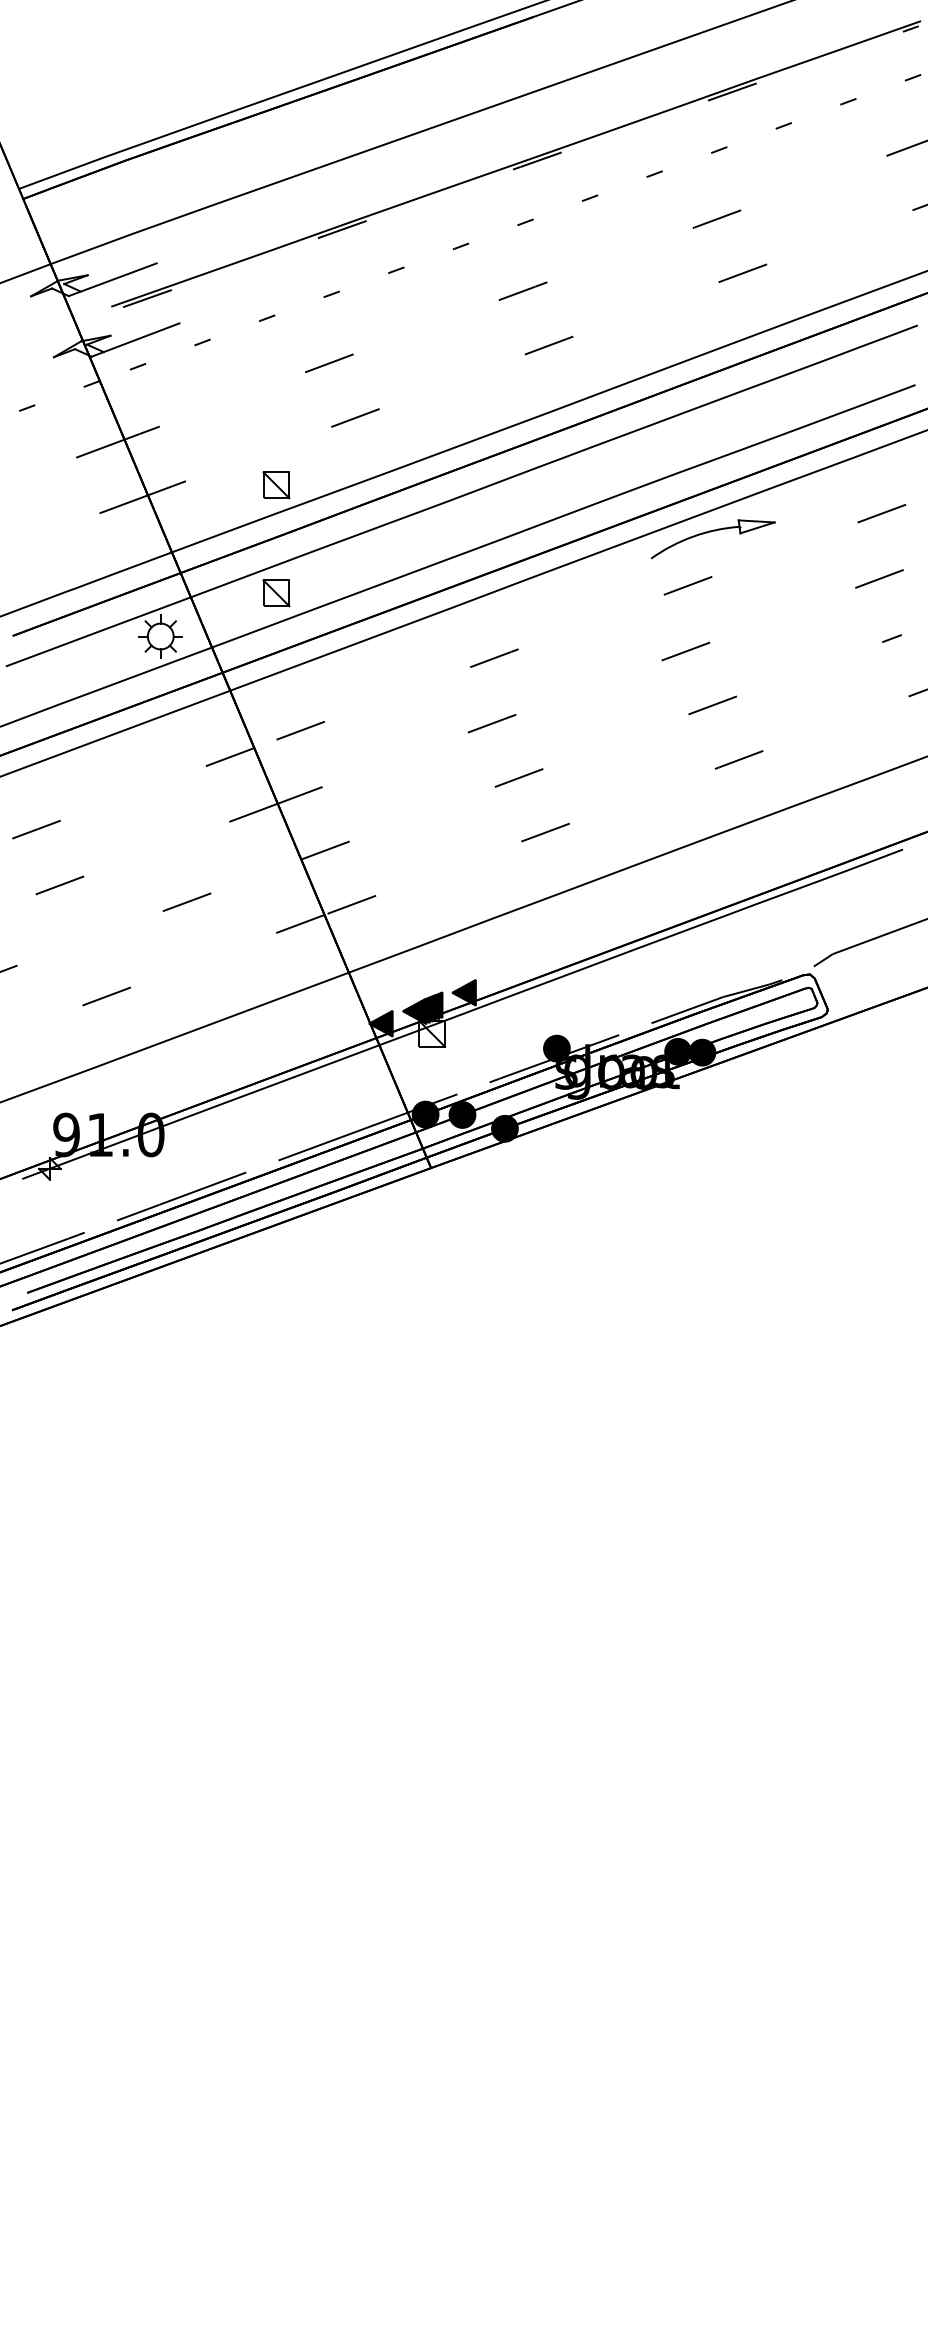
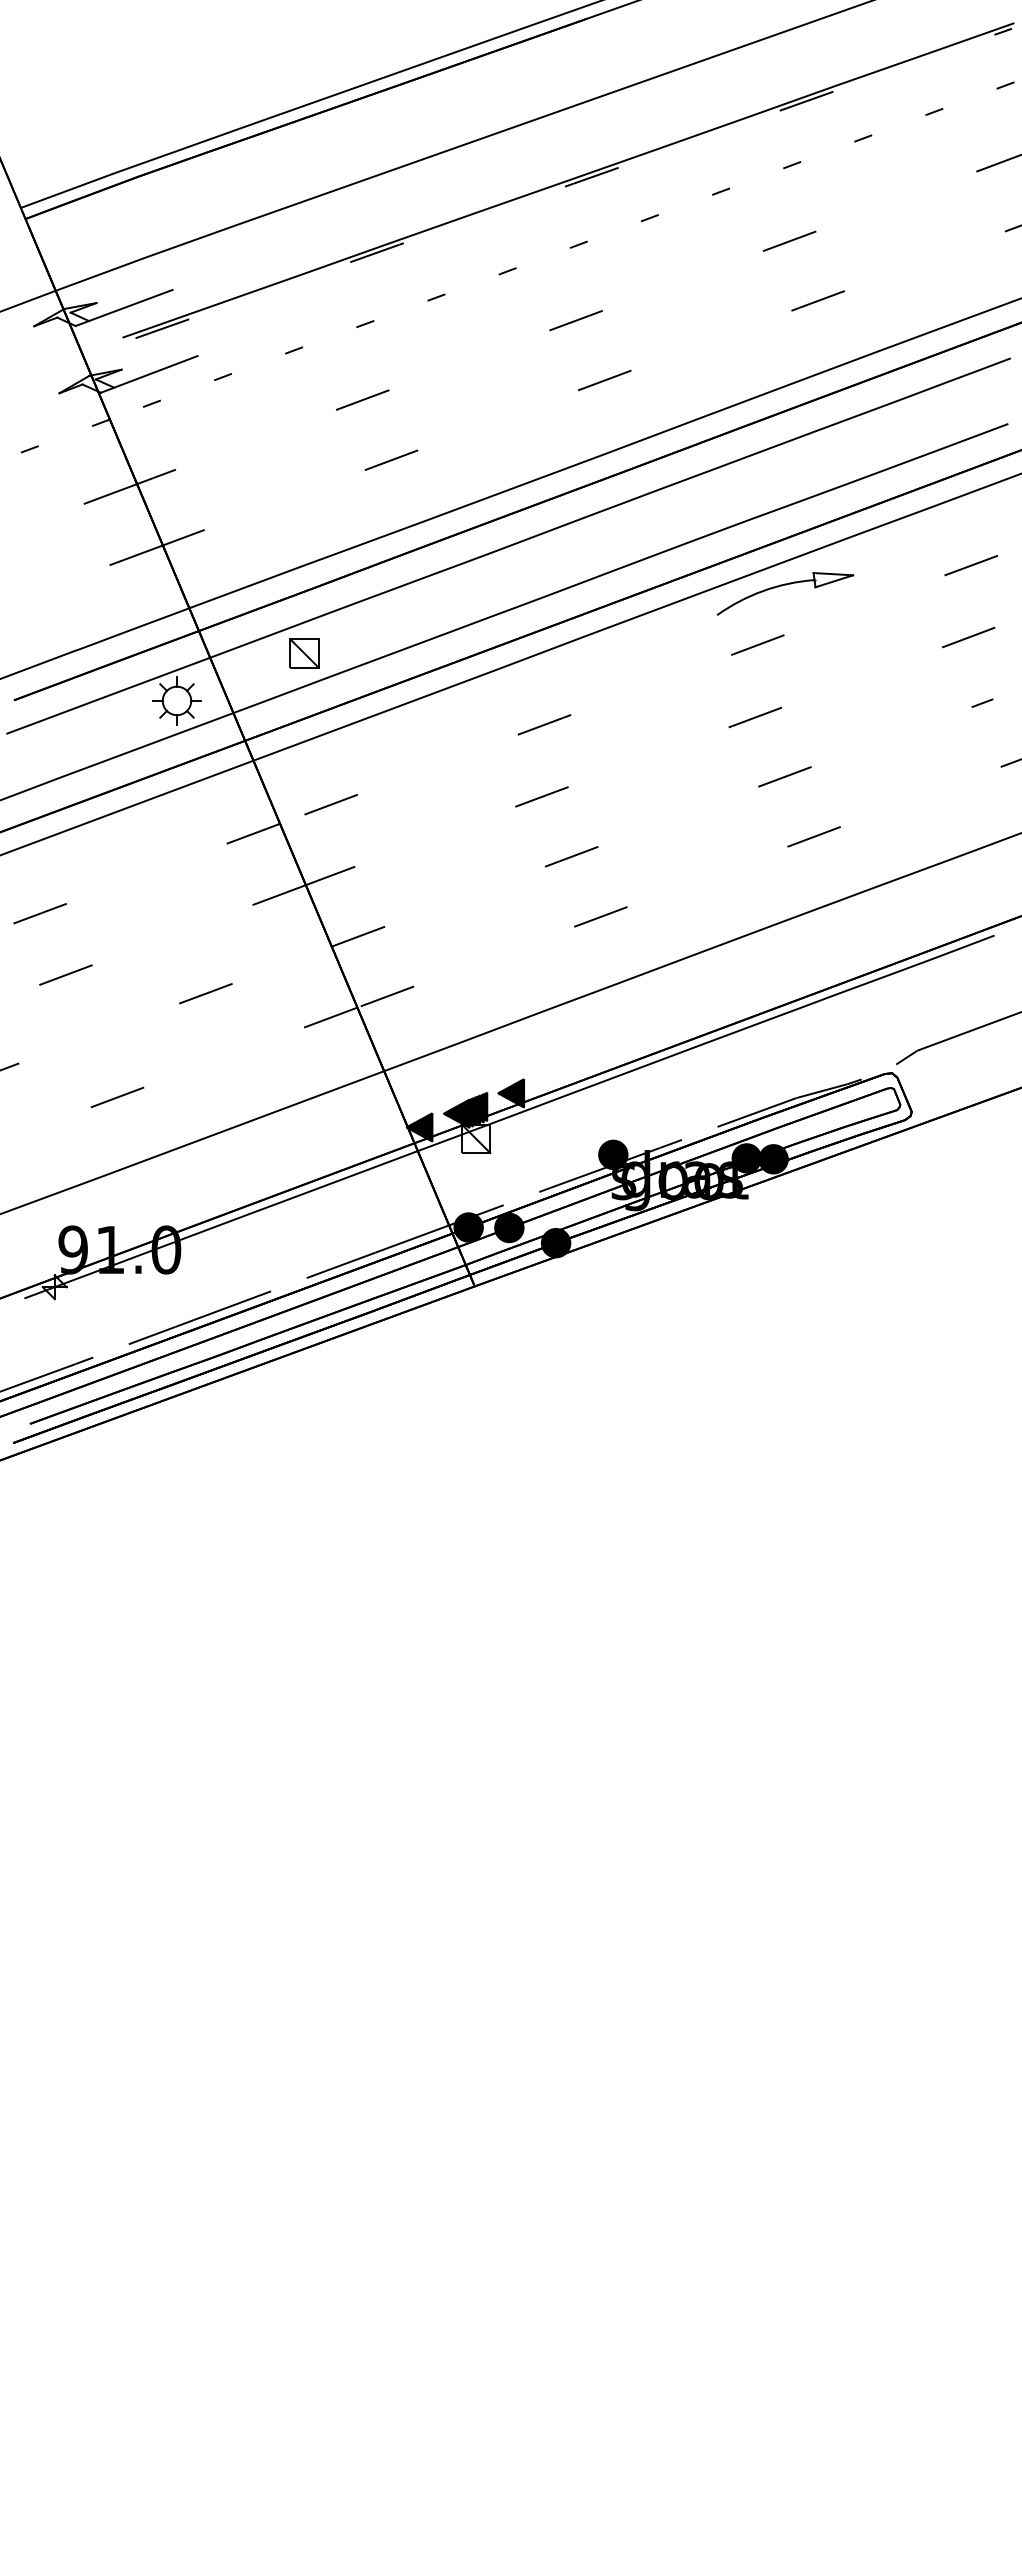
part: (276, 485) -> (304, 534), removed

